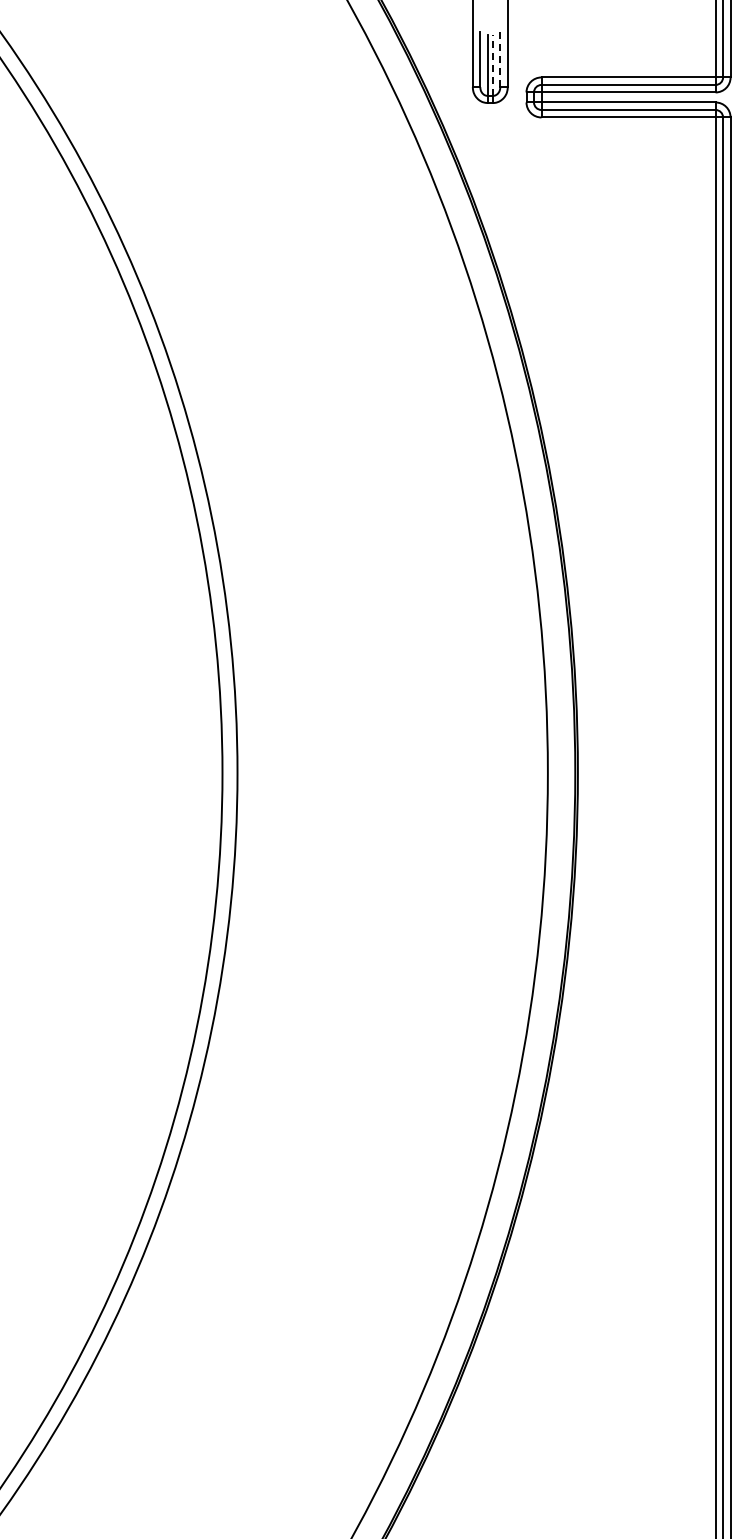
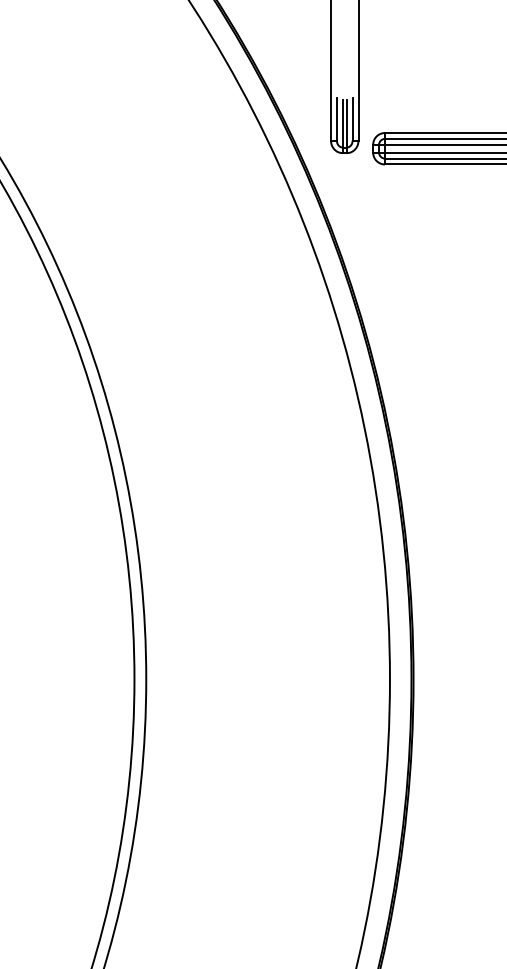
line: (500, 60) -> (352, 119), dashed -> solid
line: (492, 64) -> (346, 122), dashed -> solid

